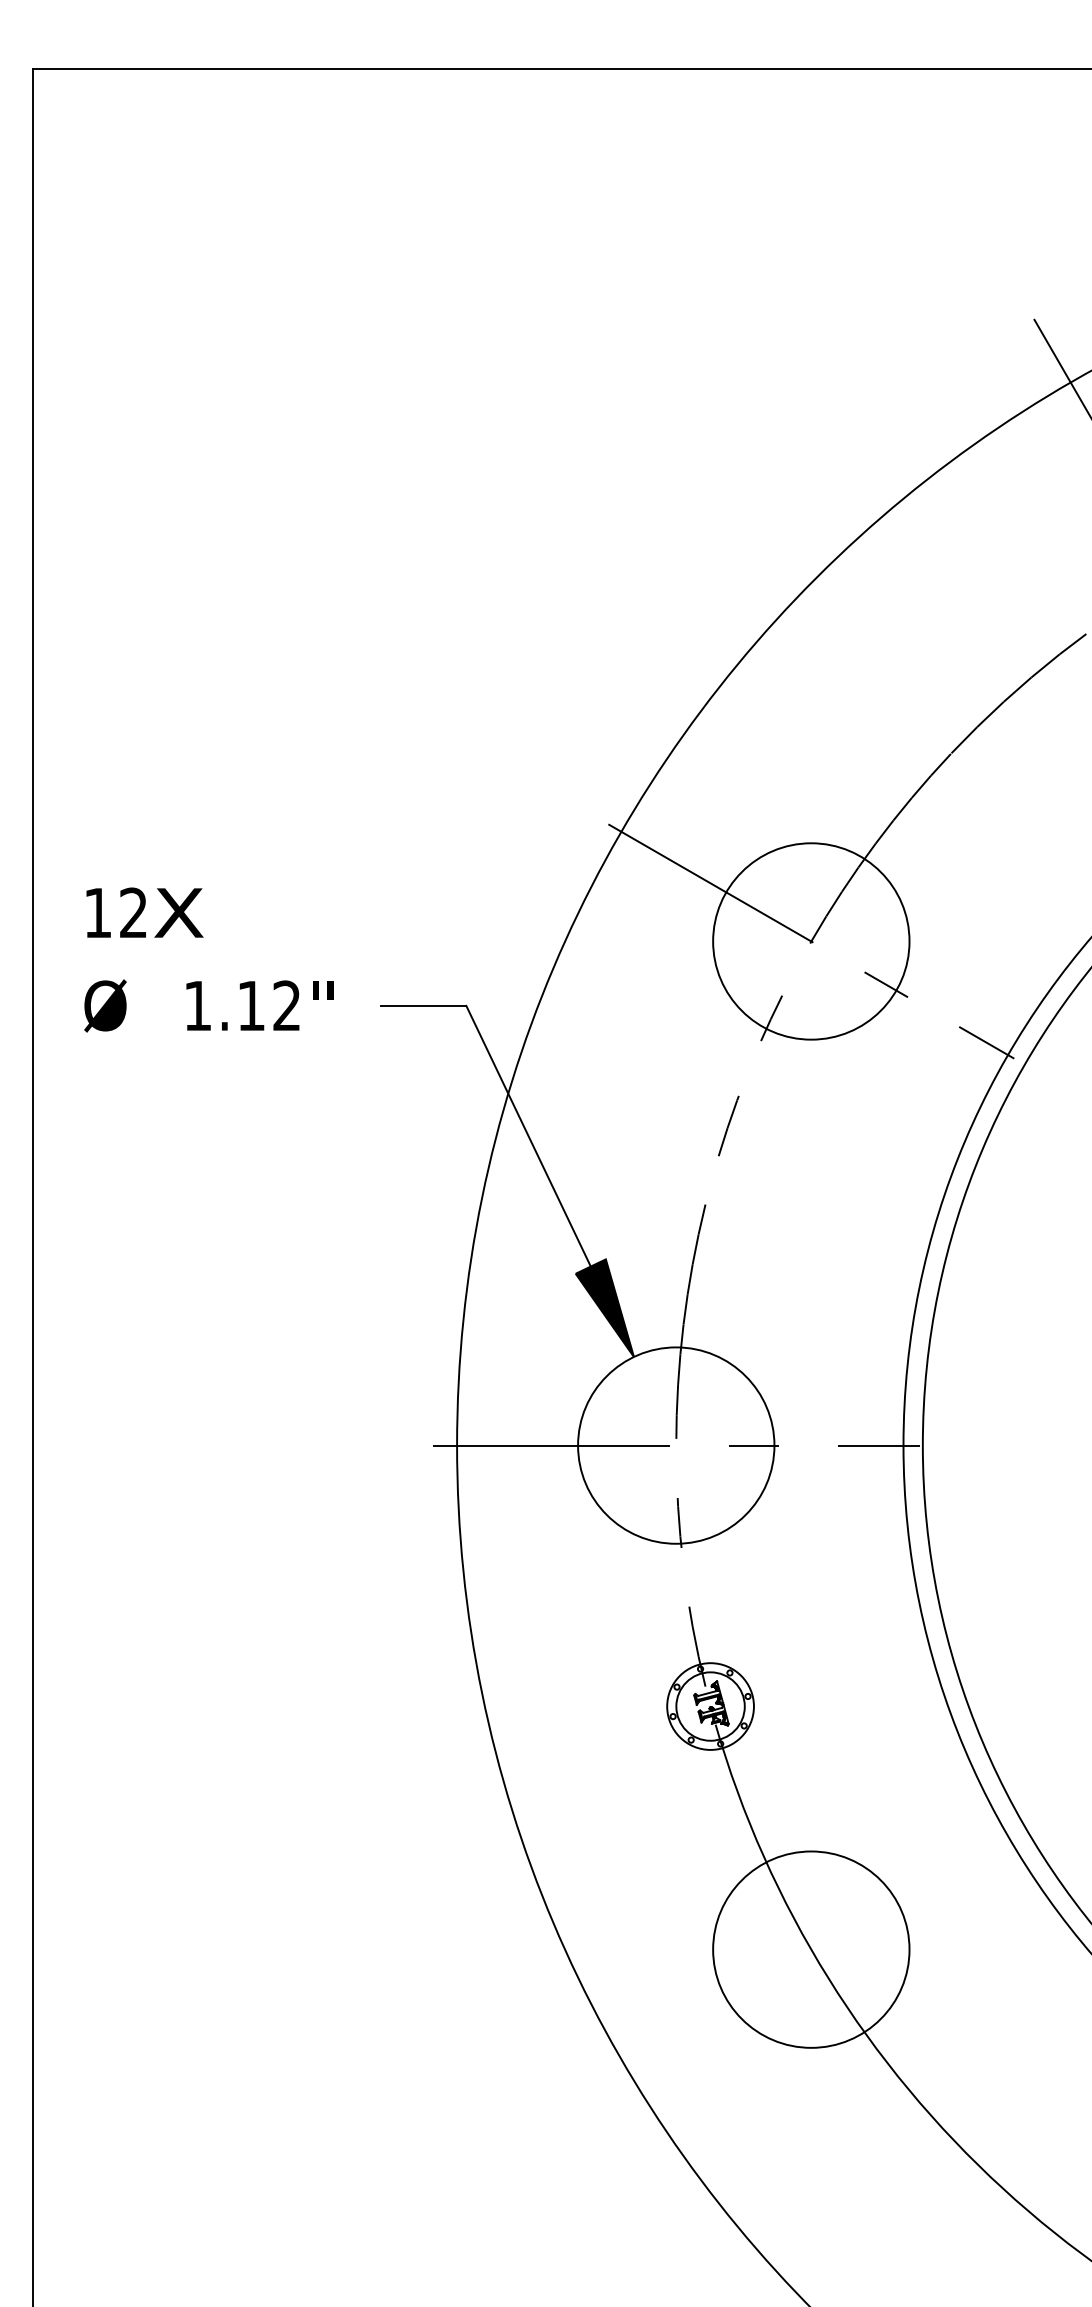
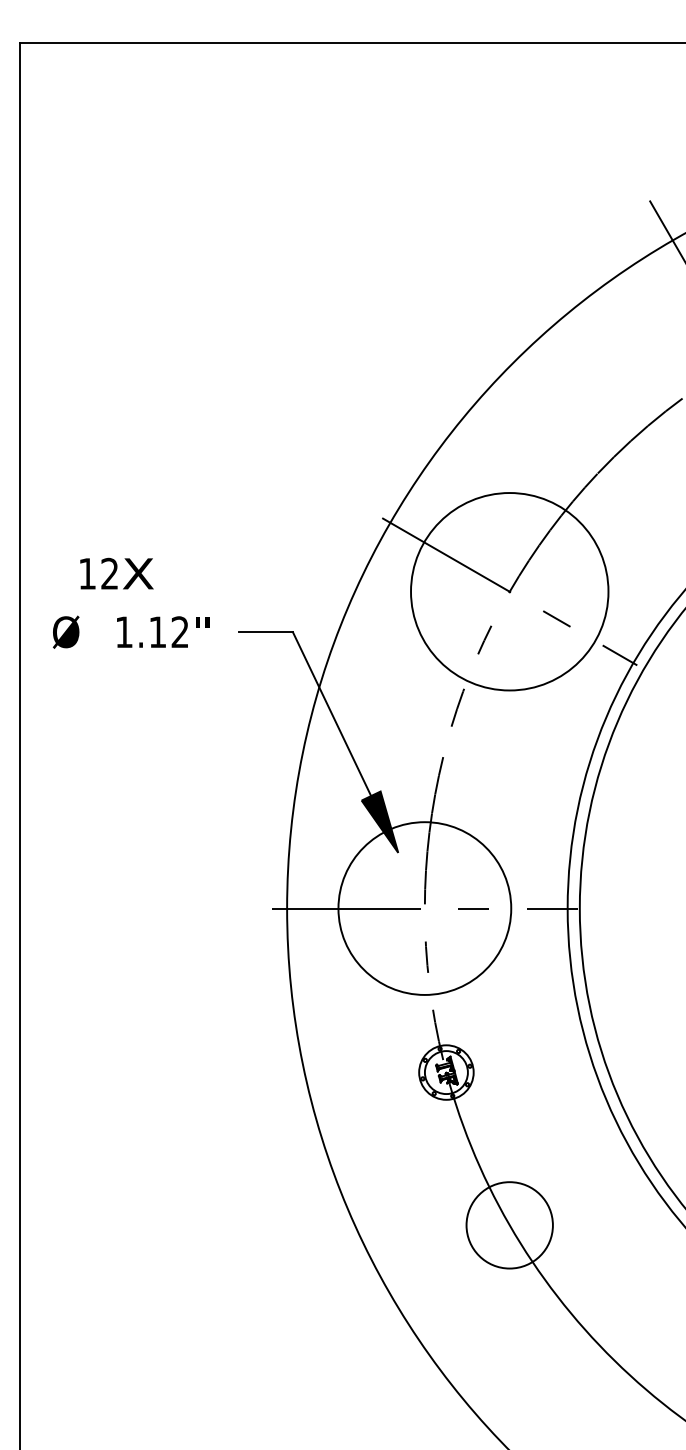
text: (144, 912) -> (116, 573), moved
circle: (810, 941) -> (509, 591), size x1.6
circle: (675, 1445) -> (424, 908), size x1.4
circle: (810, 1949) -> (509, 1225), size x0.7

